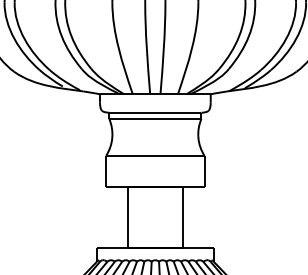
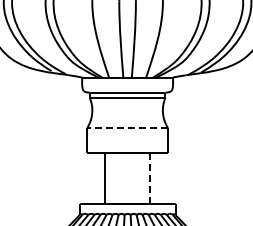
line: (155, 156) -> (127, 128), solid -> dashed
line: (183, 217) -> (150, 178), solid -> dashed

